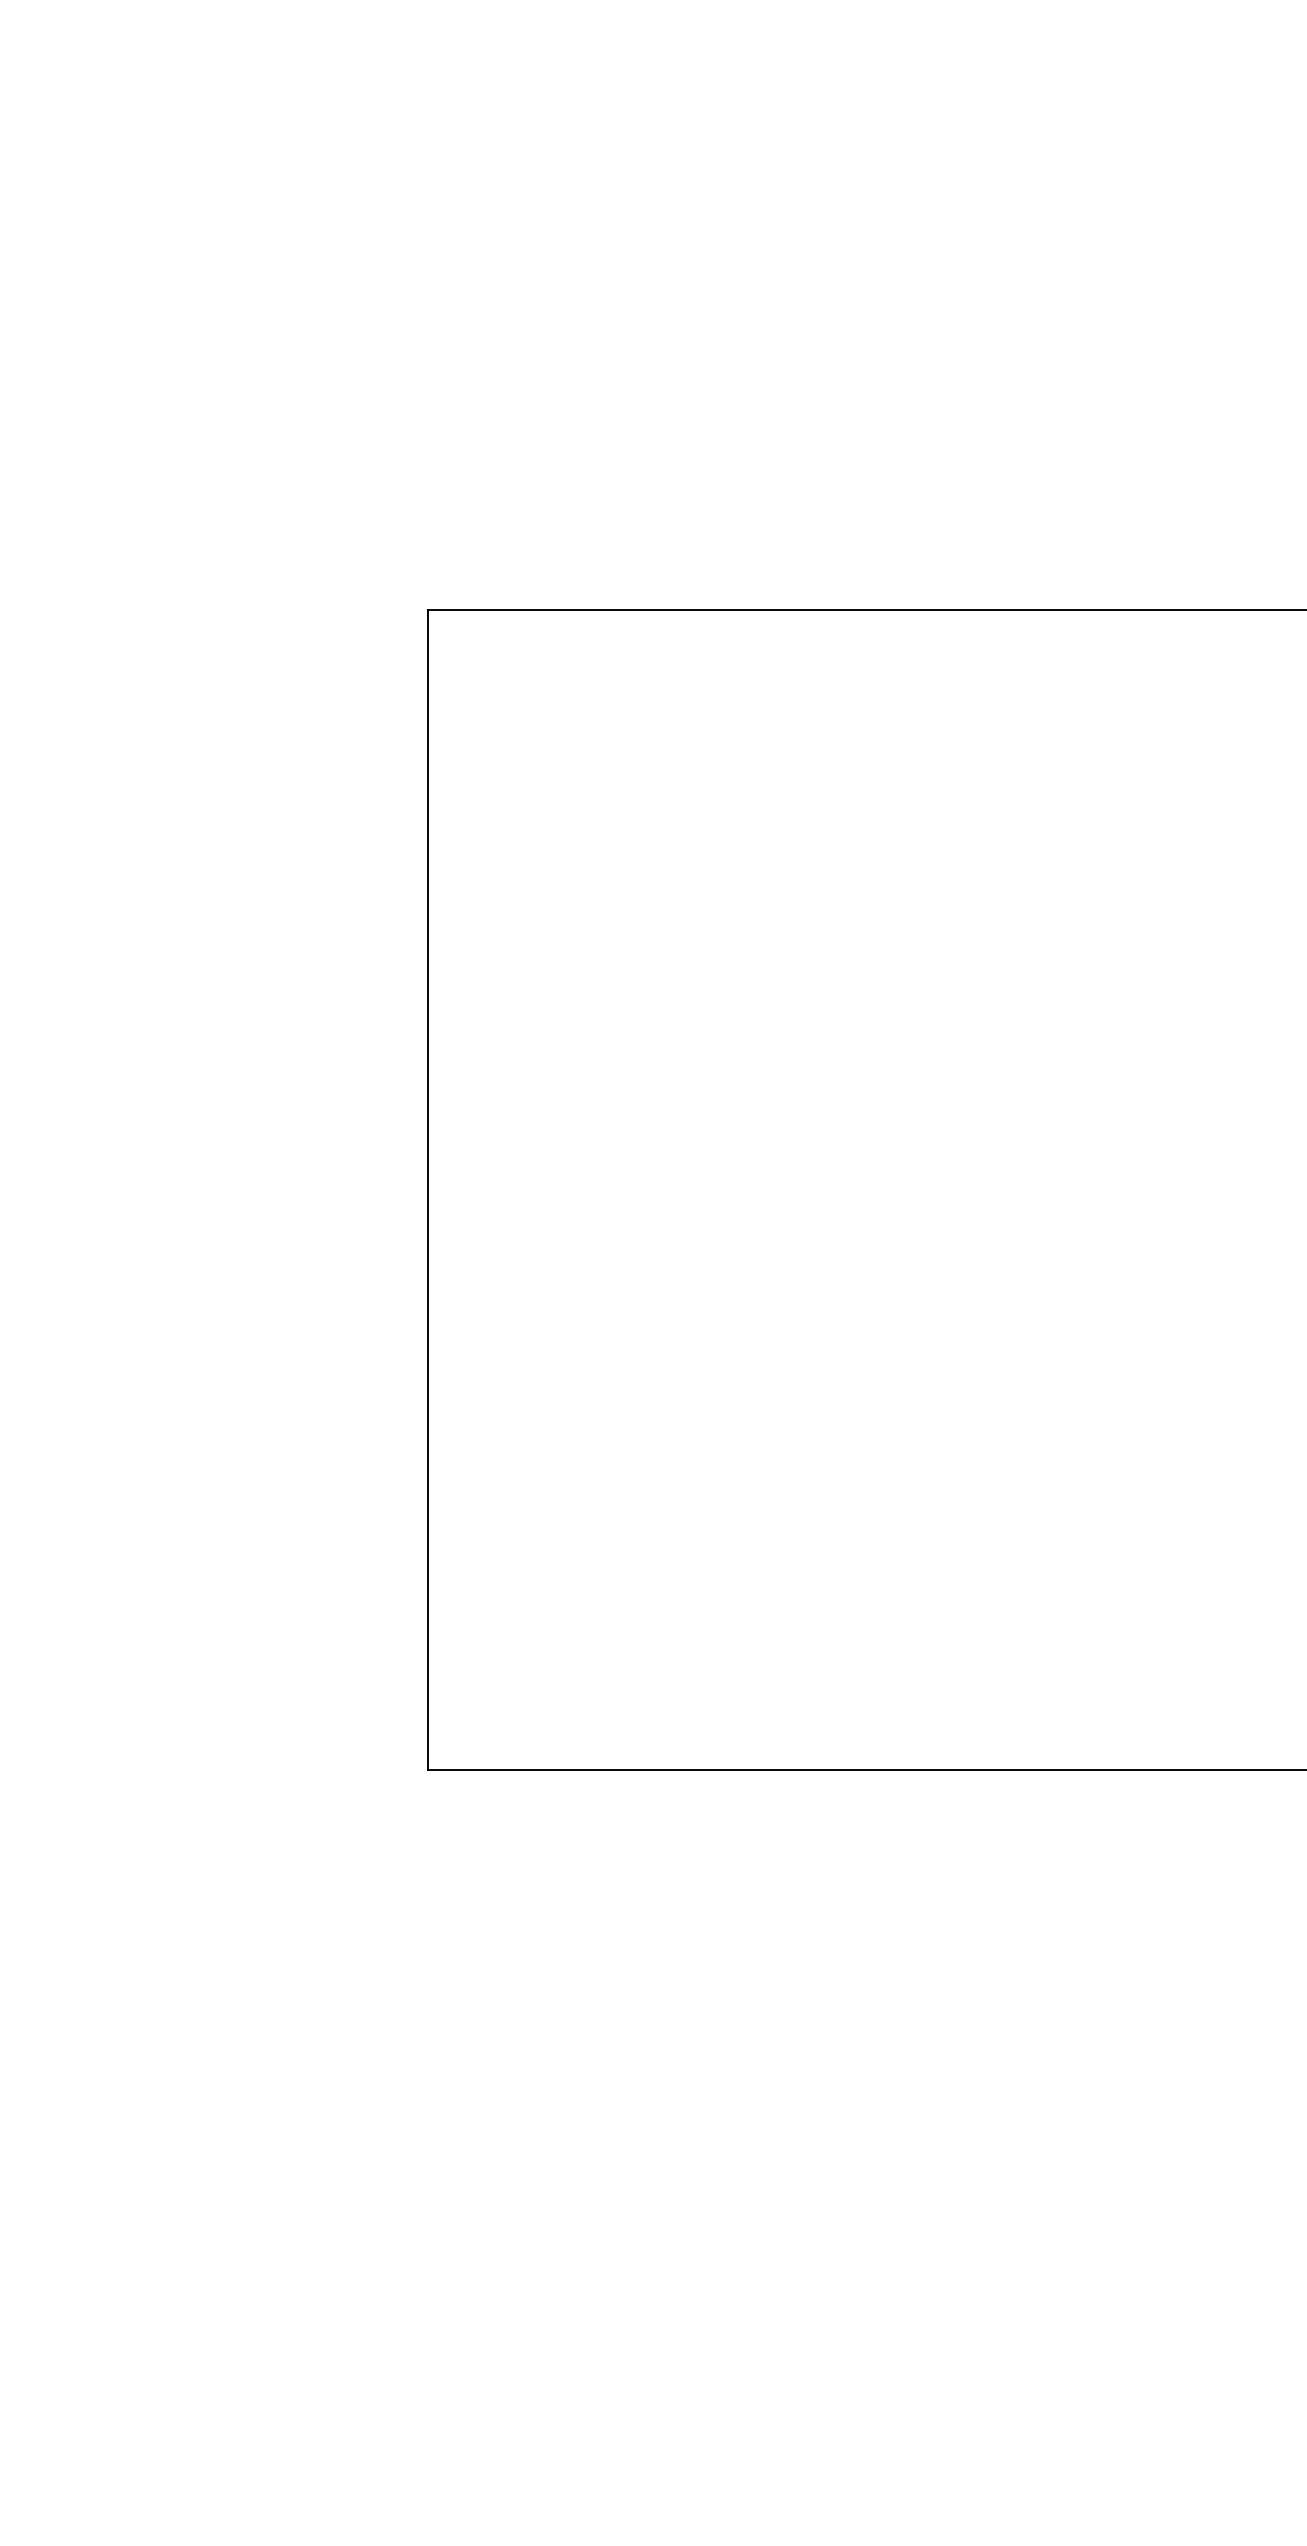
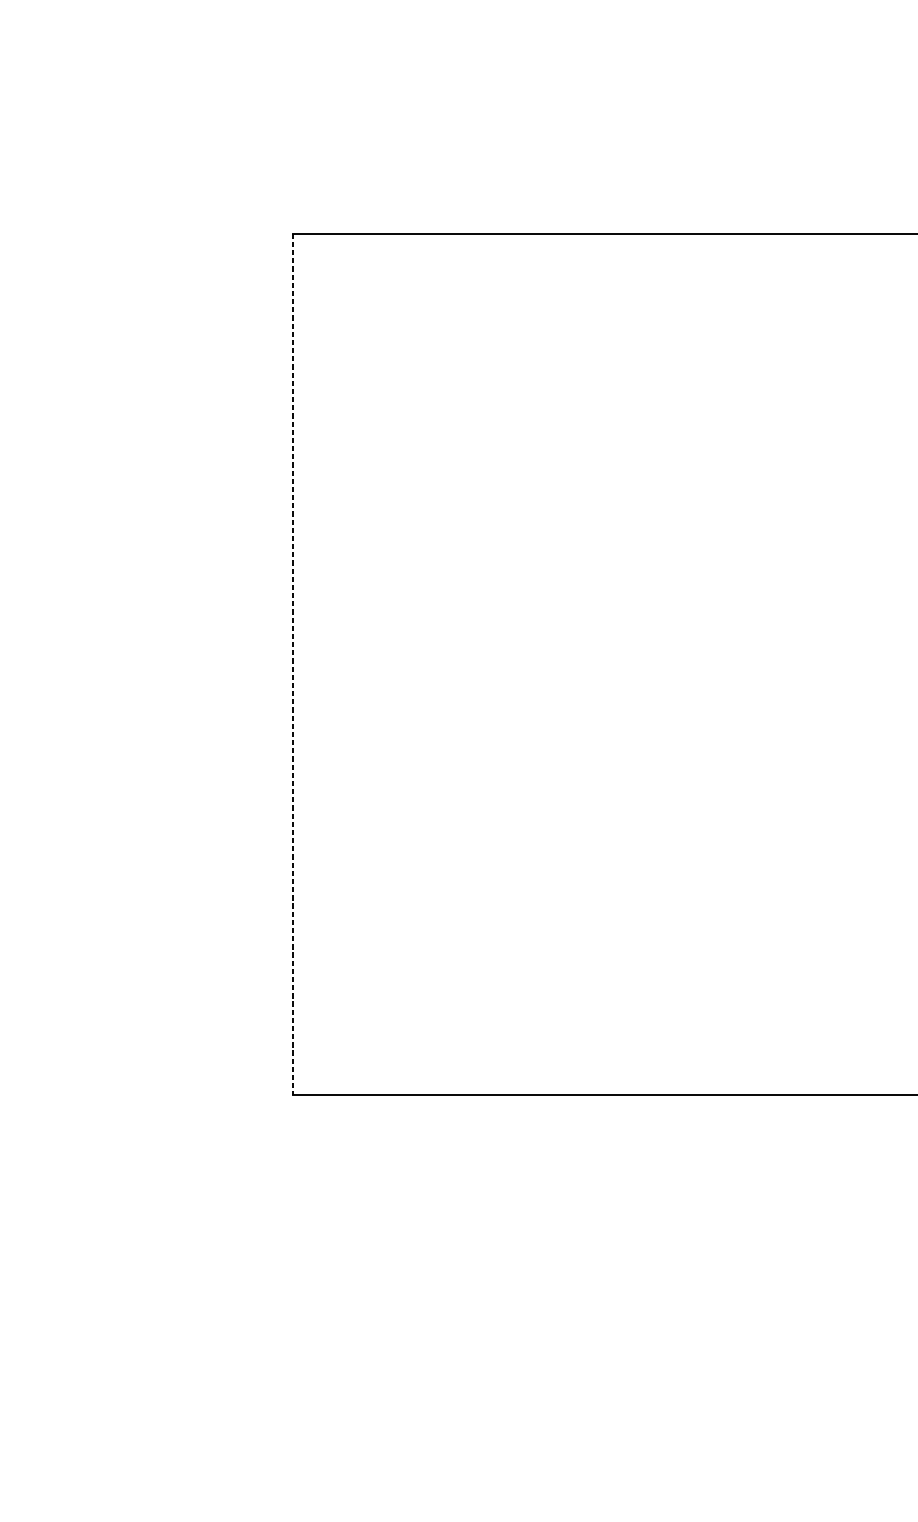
line: (428, 1190) -> (293, 664), solid -> dashed

